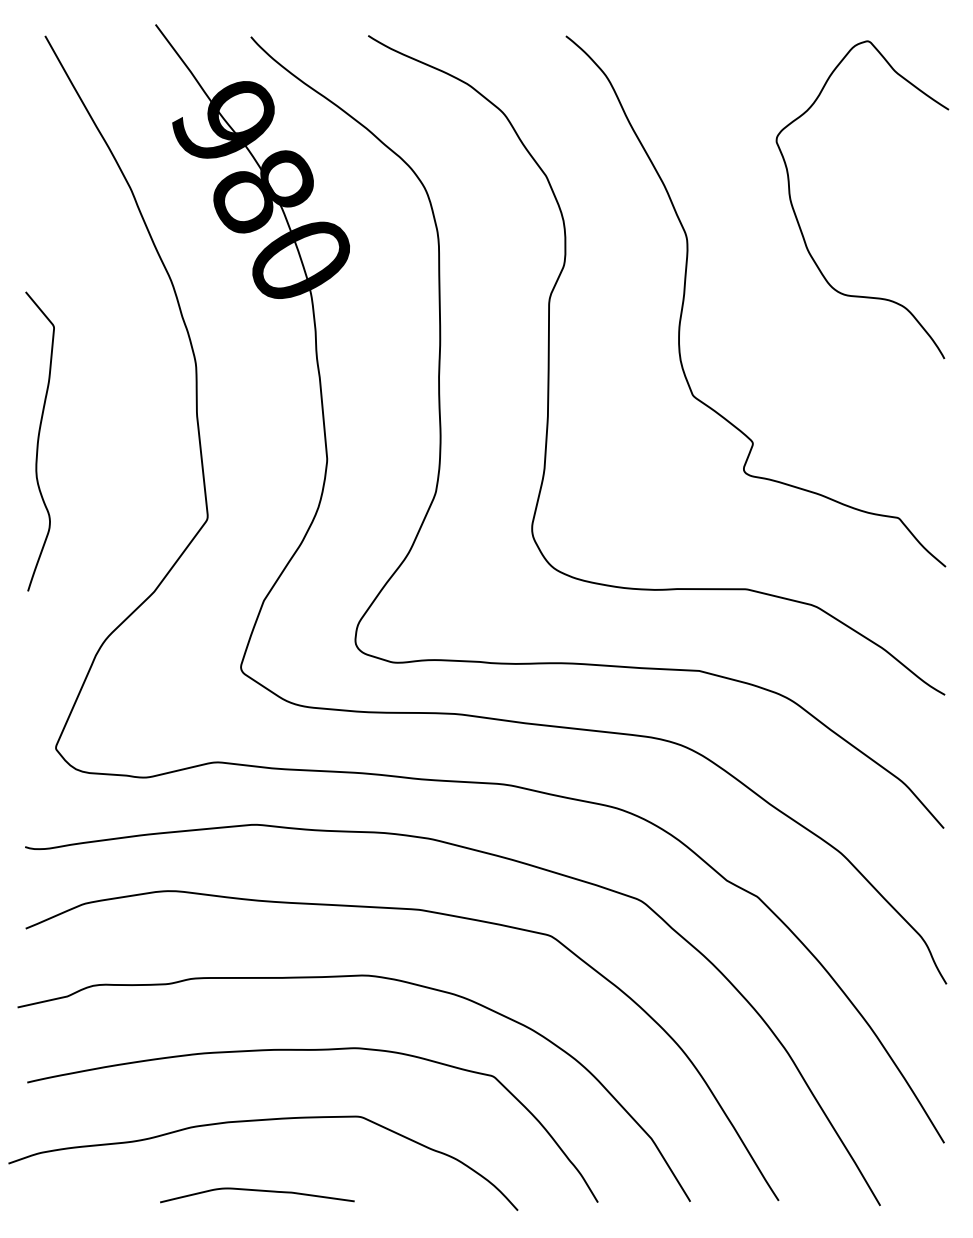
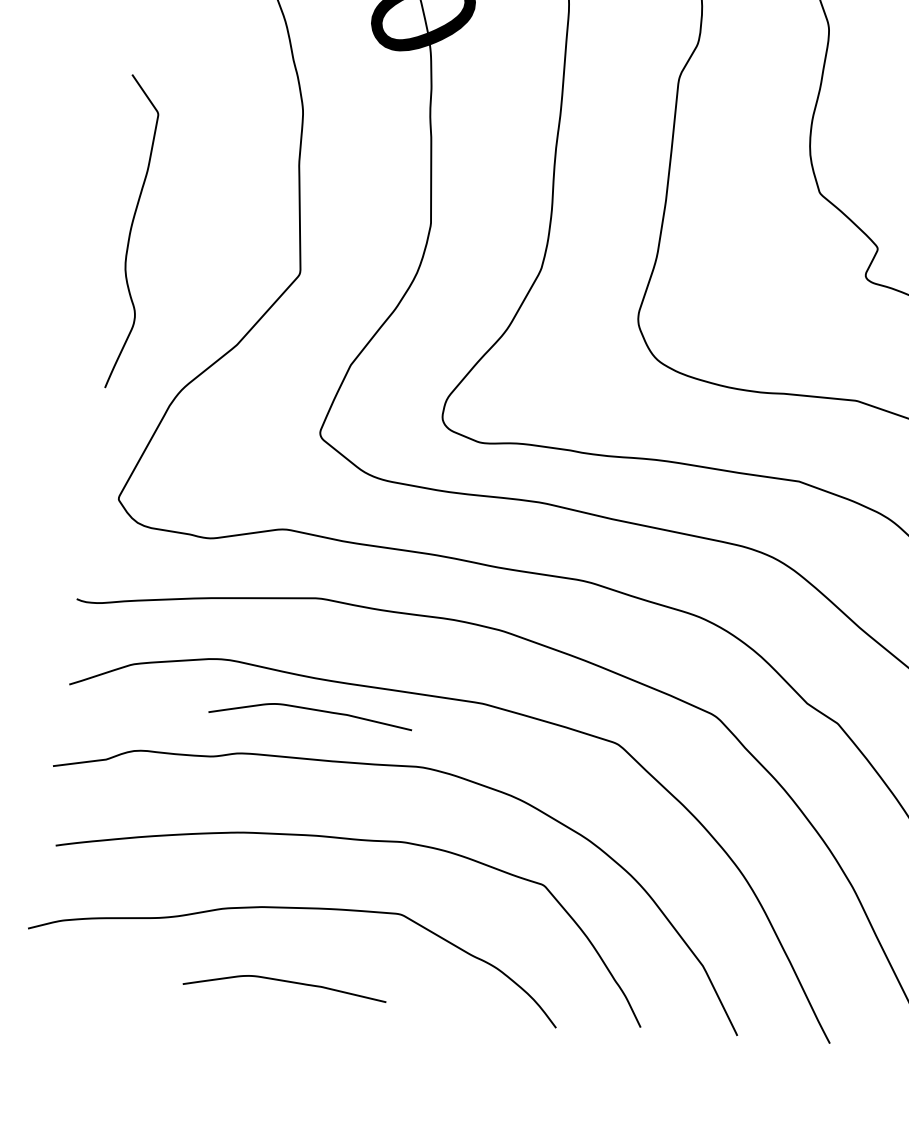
curve: (39, 440) -> (131, 231), moved
curve: (257, 931) -> (311, 710), added

